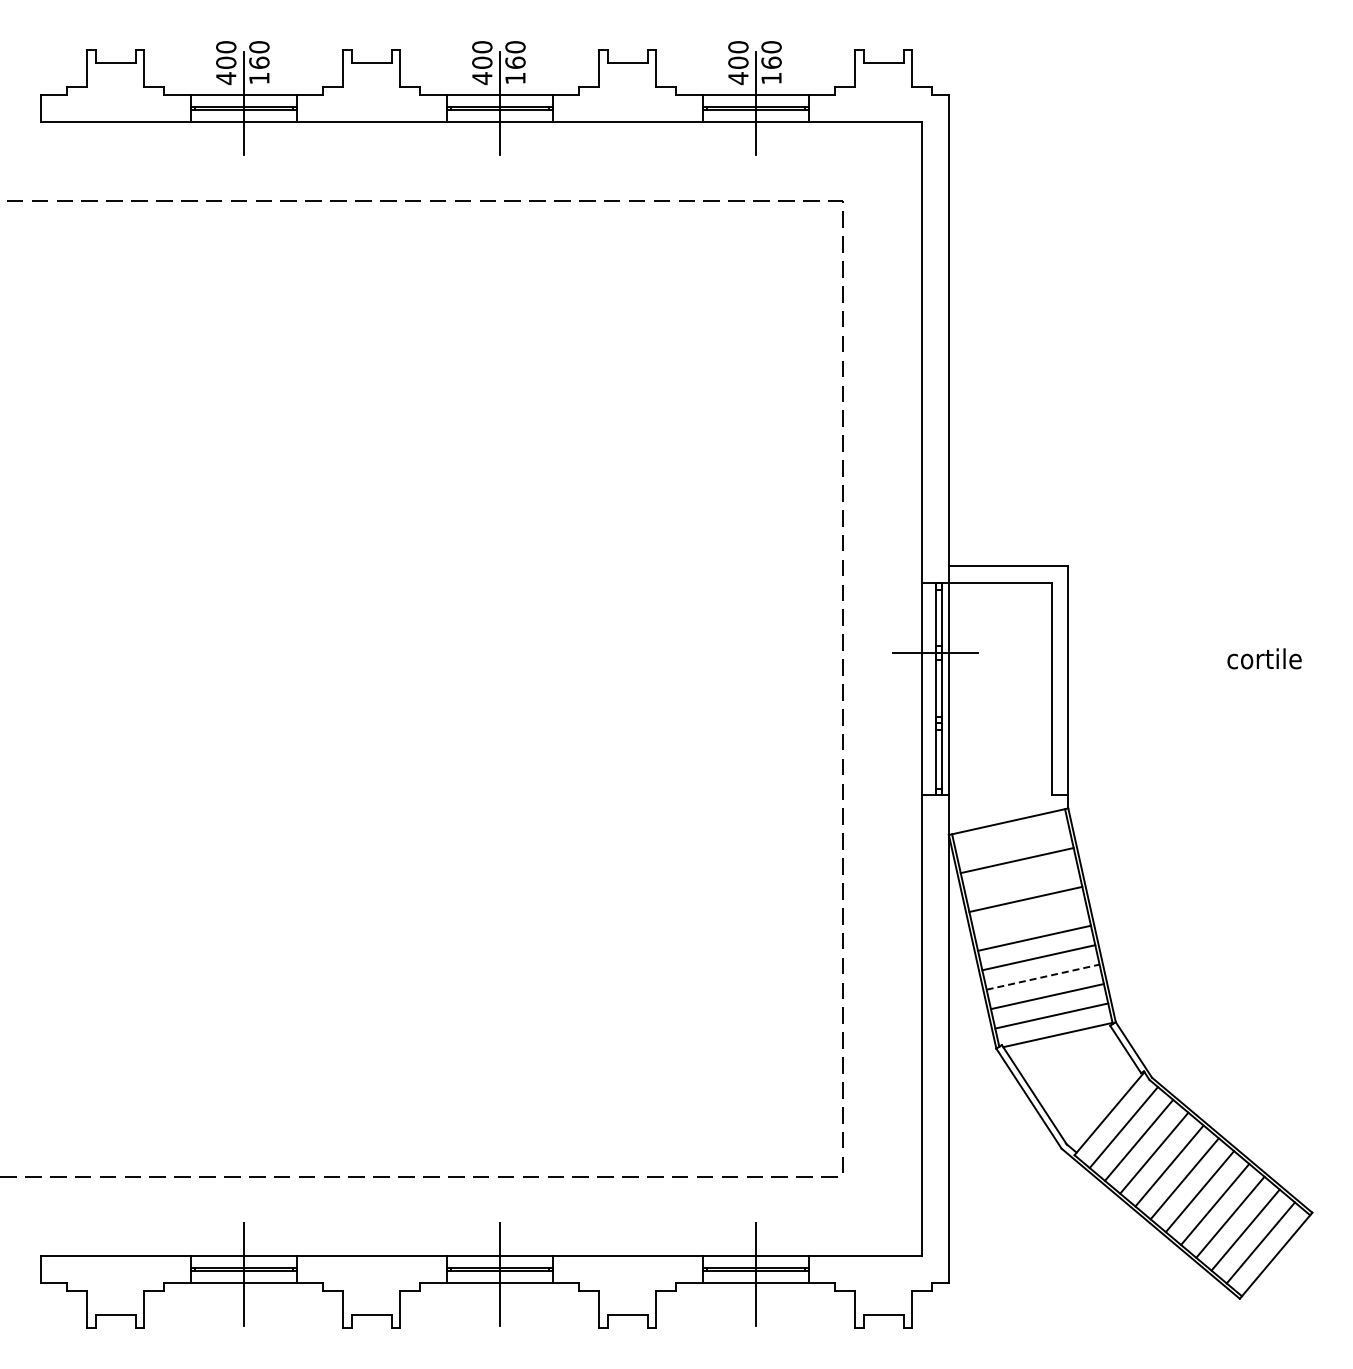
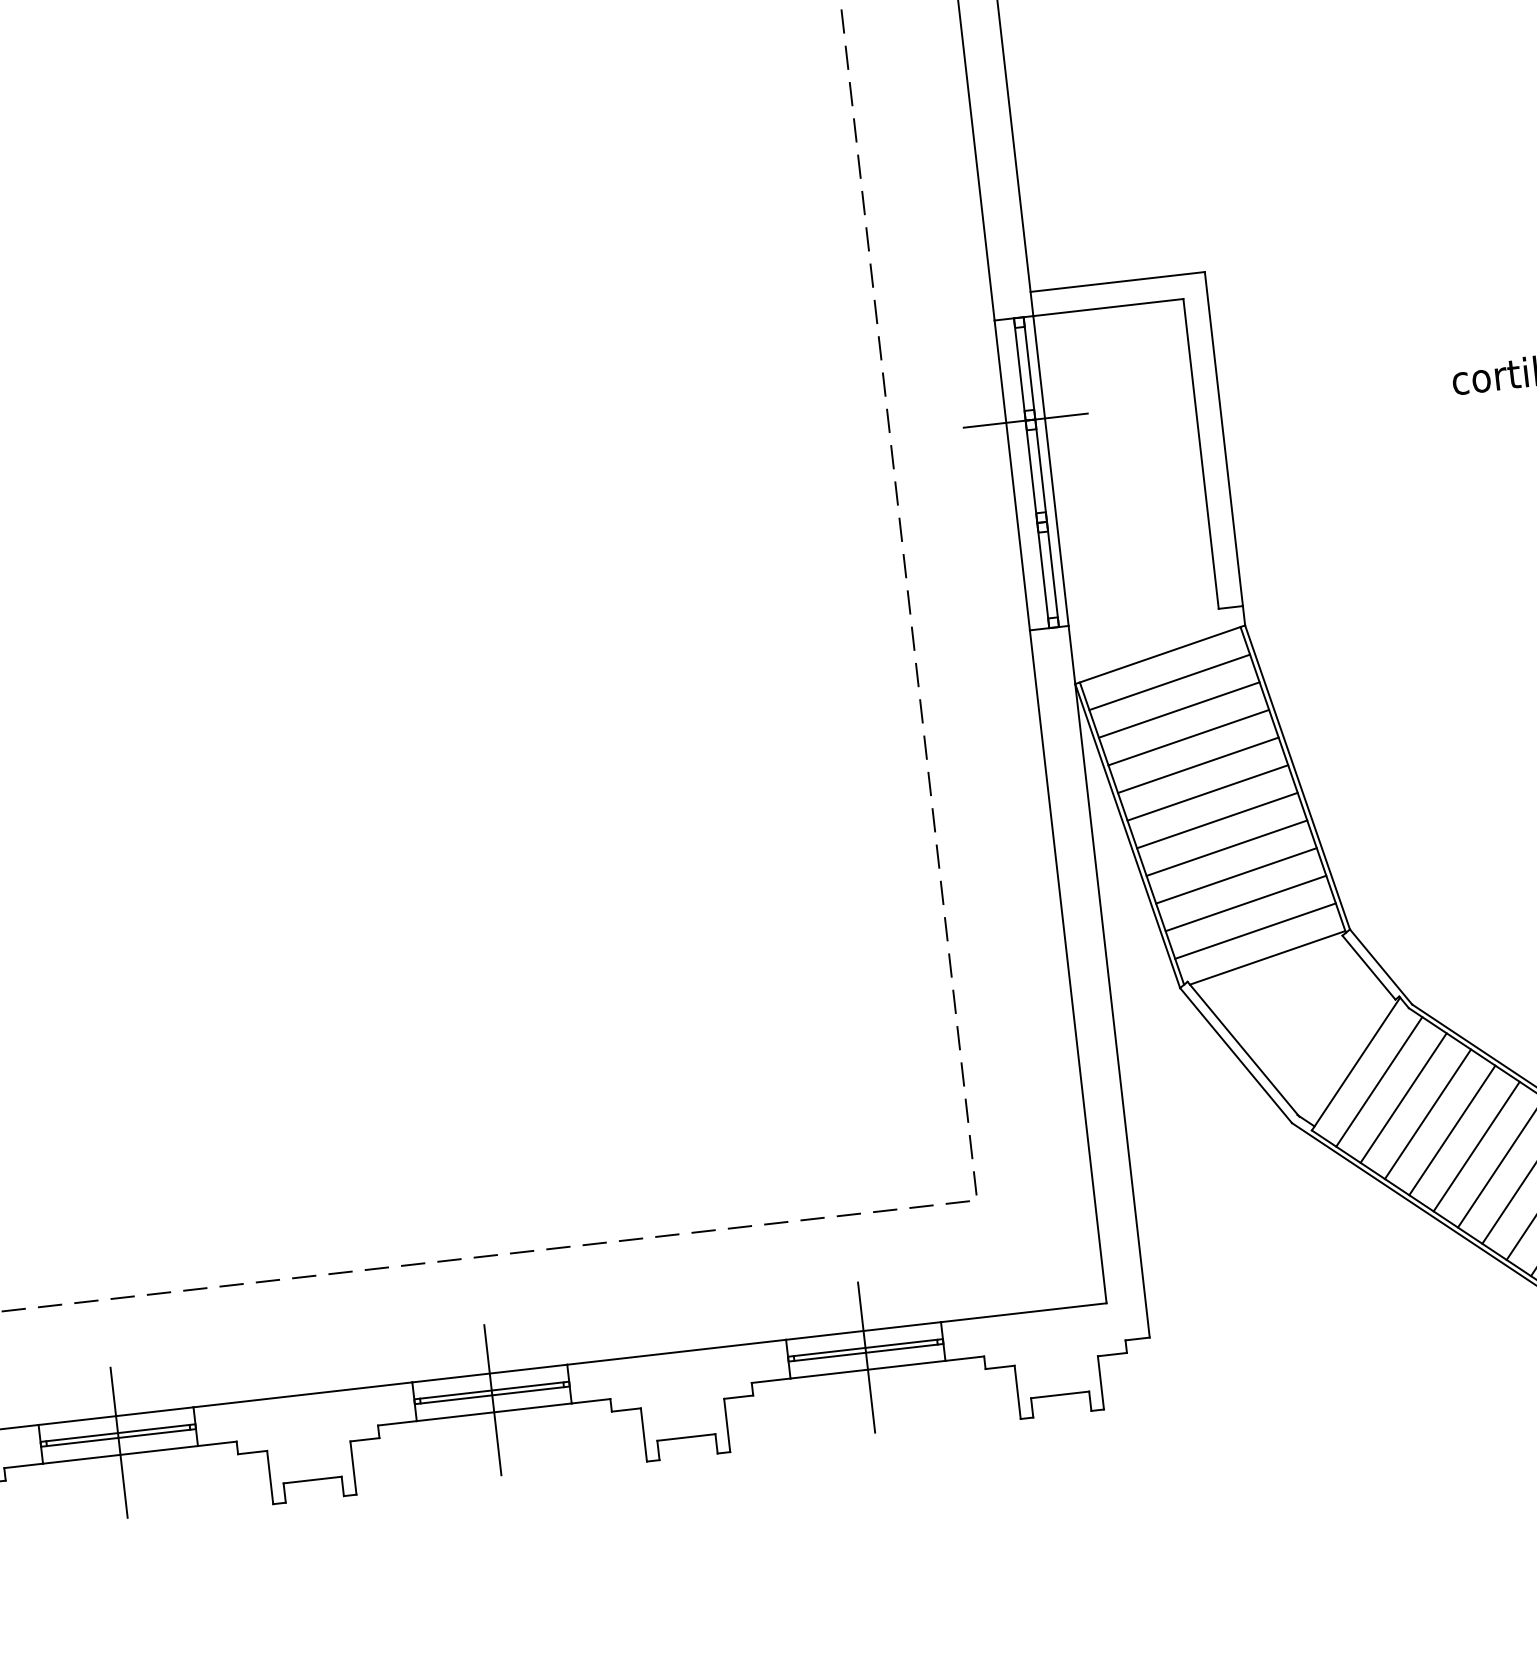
line: (1012, 840) -> (1169, 681), added
line: (1021, 879) -> (1188, 736), added
line: (1029, 918) -> (1206, 792), added
line: (1043, 977) -> (1237, 876), dashed -> solid

